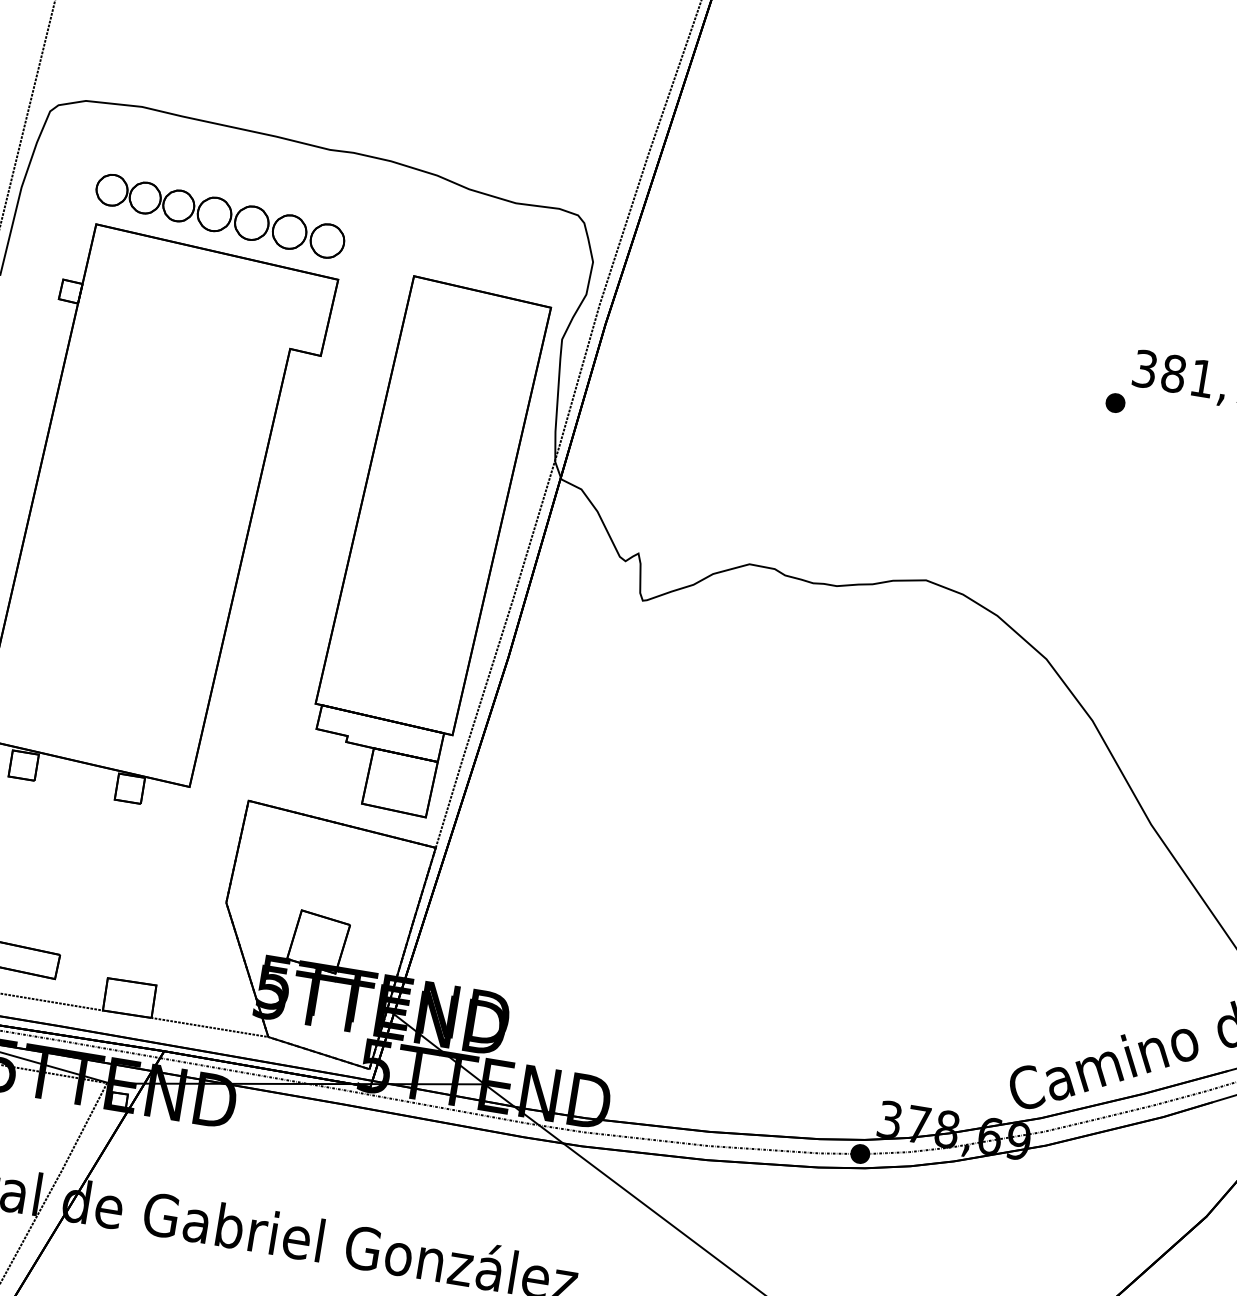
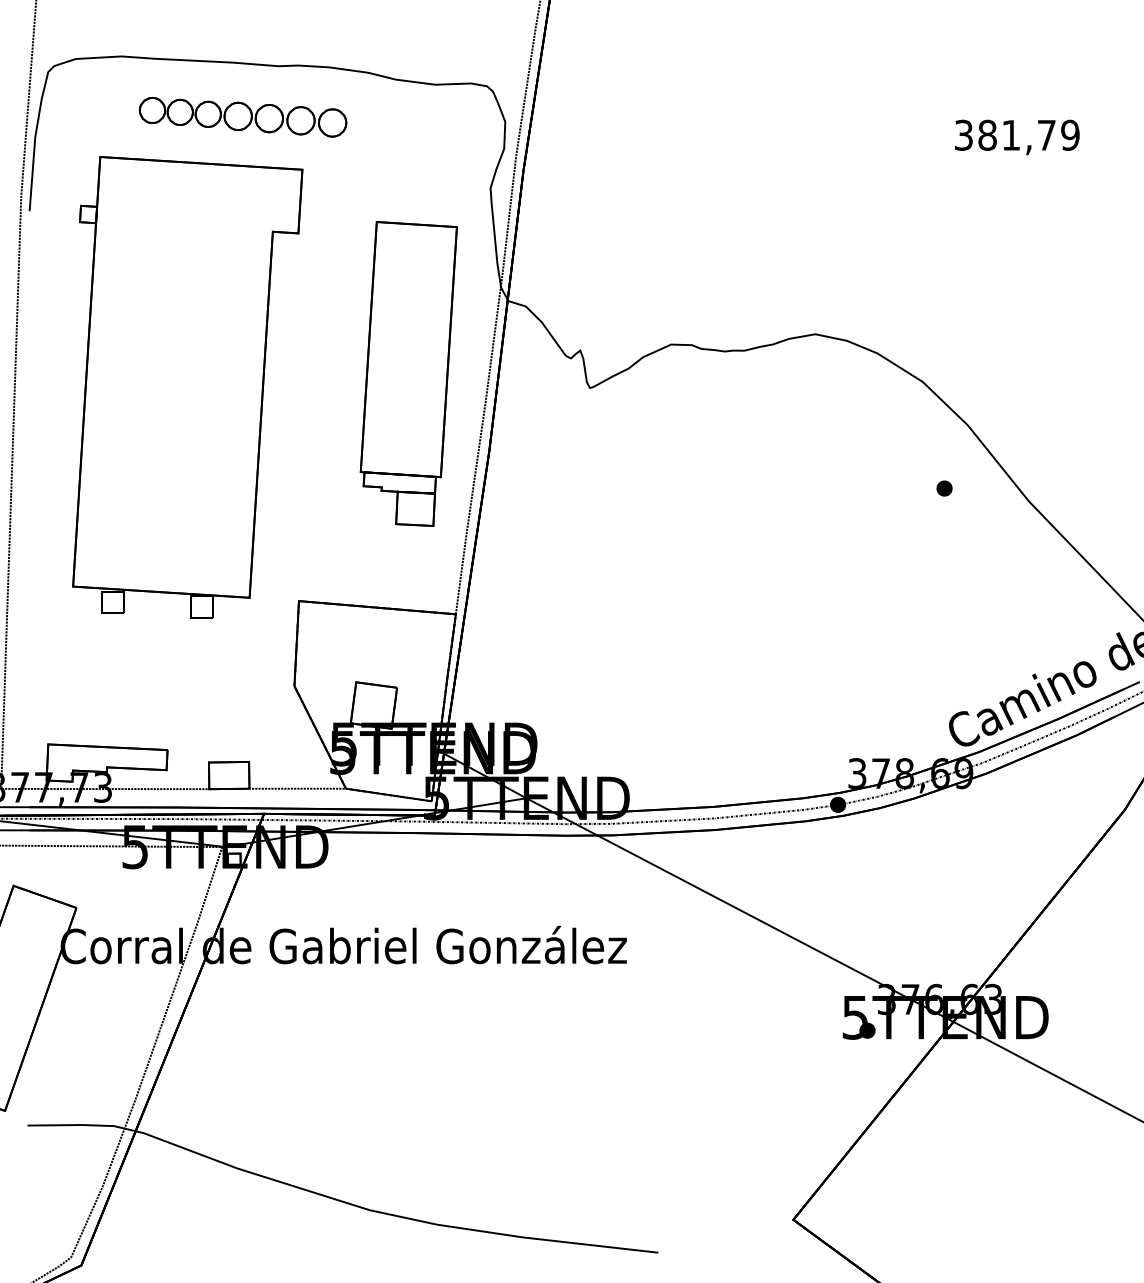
part: (219, 215) -> (242, 116), moved
part: (1115, 403) -> (944, 488), moved
part: (426, 547) -> (408, 373), size x0.7

